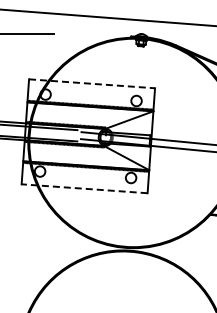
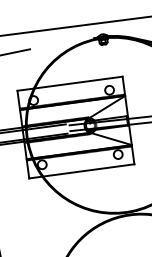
line: (92, 83) -> (70, 83), dashed -> solid
line: (84, 188) -> (81, 171), dashed -> solid

